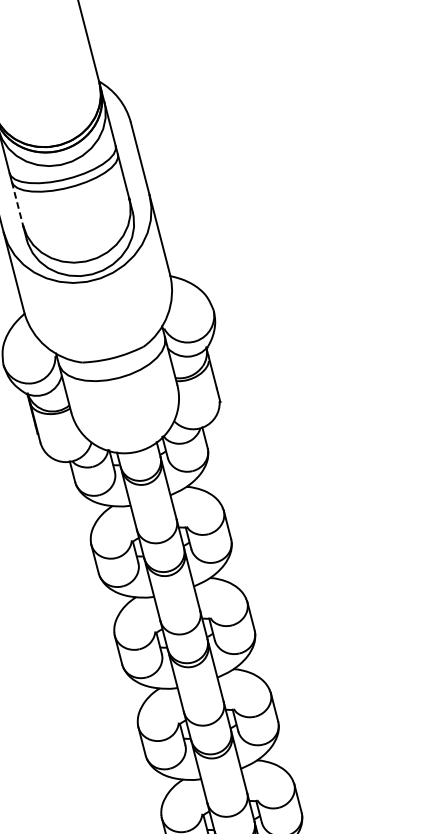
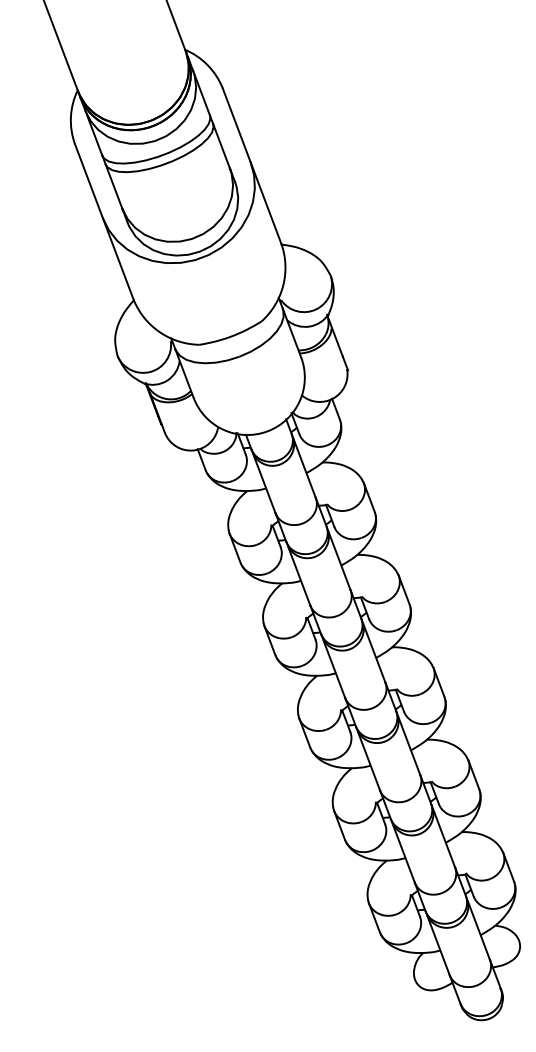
line: (17, 203) -> (114, 186), dashed -> solid

